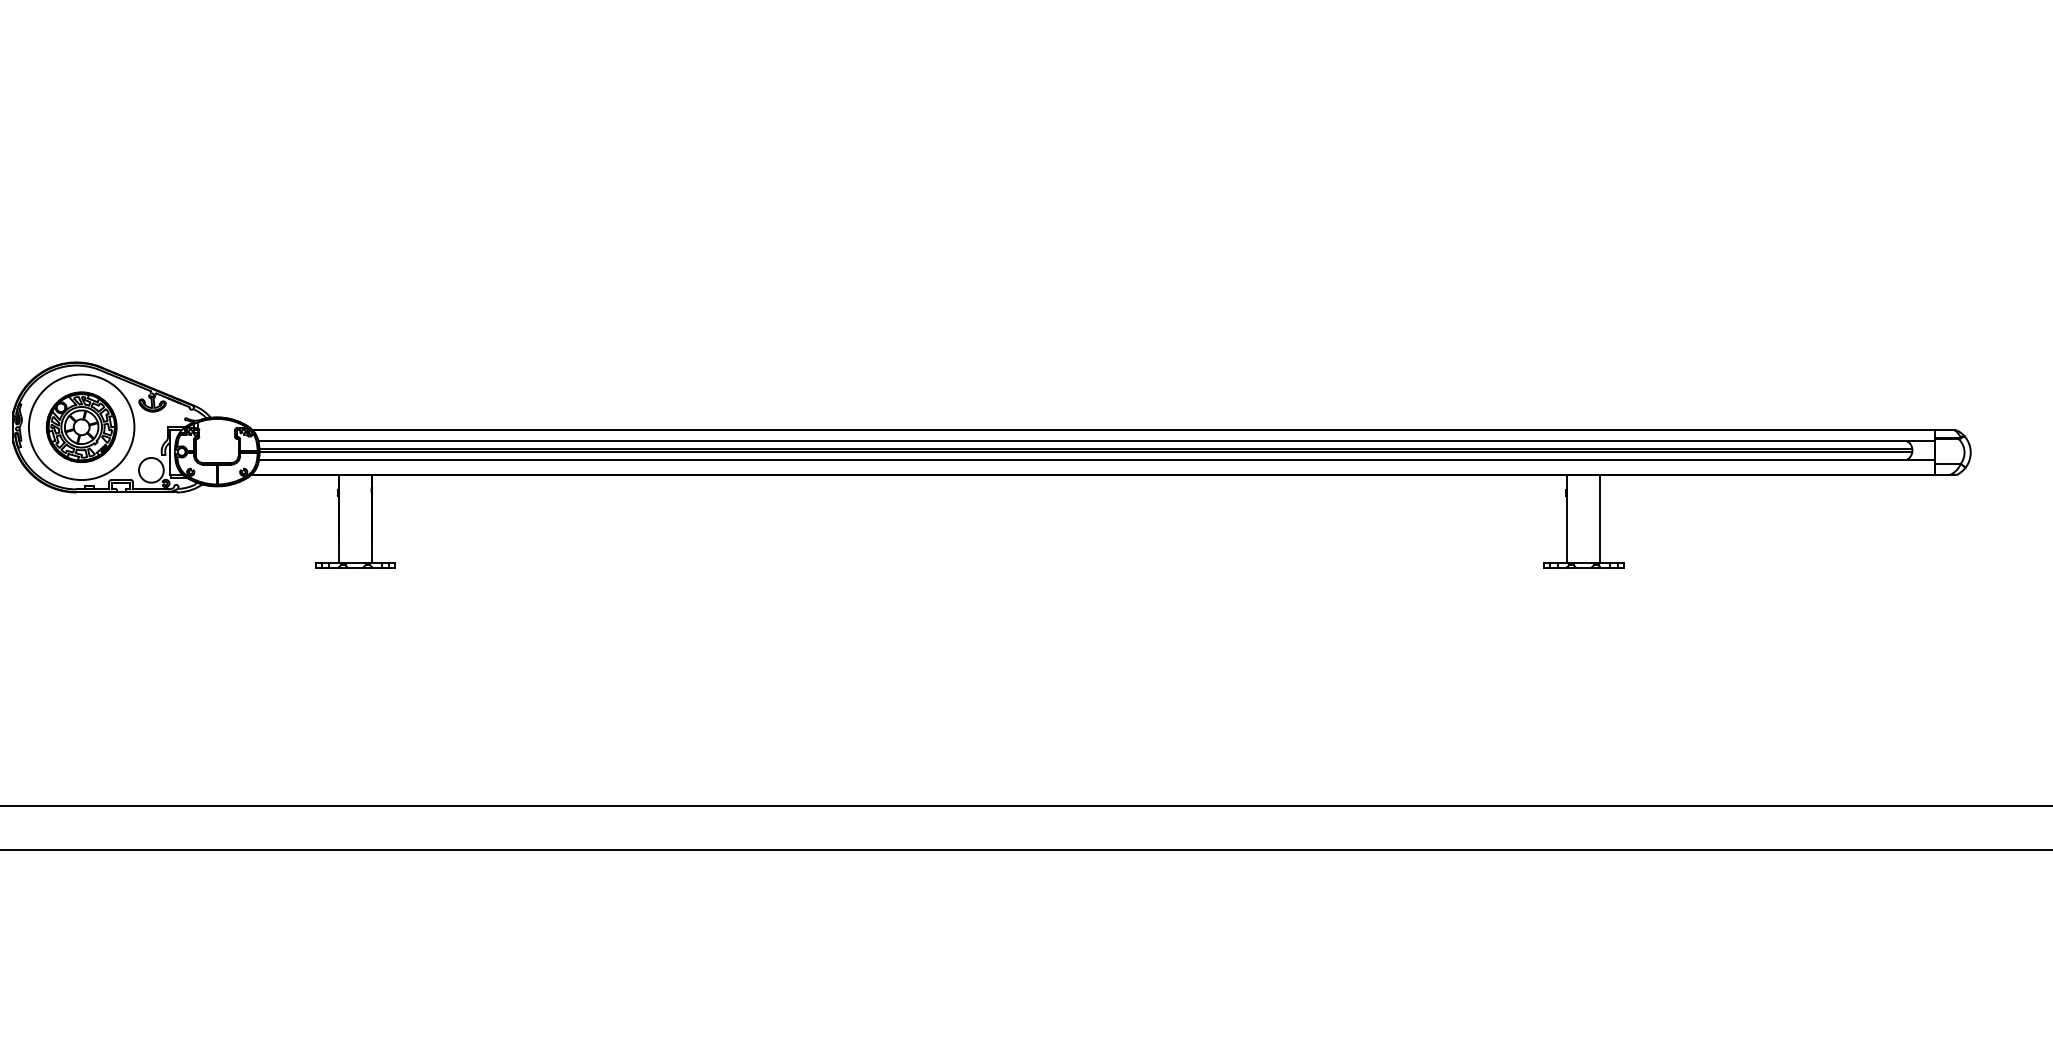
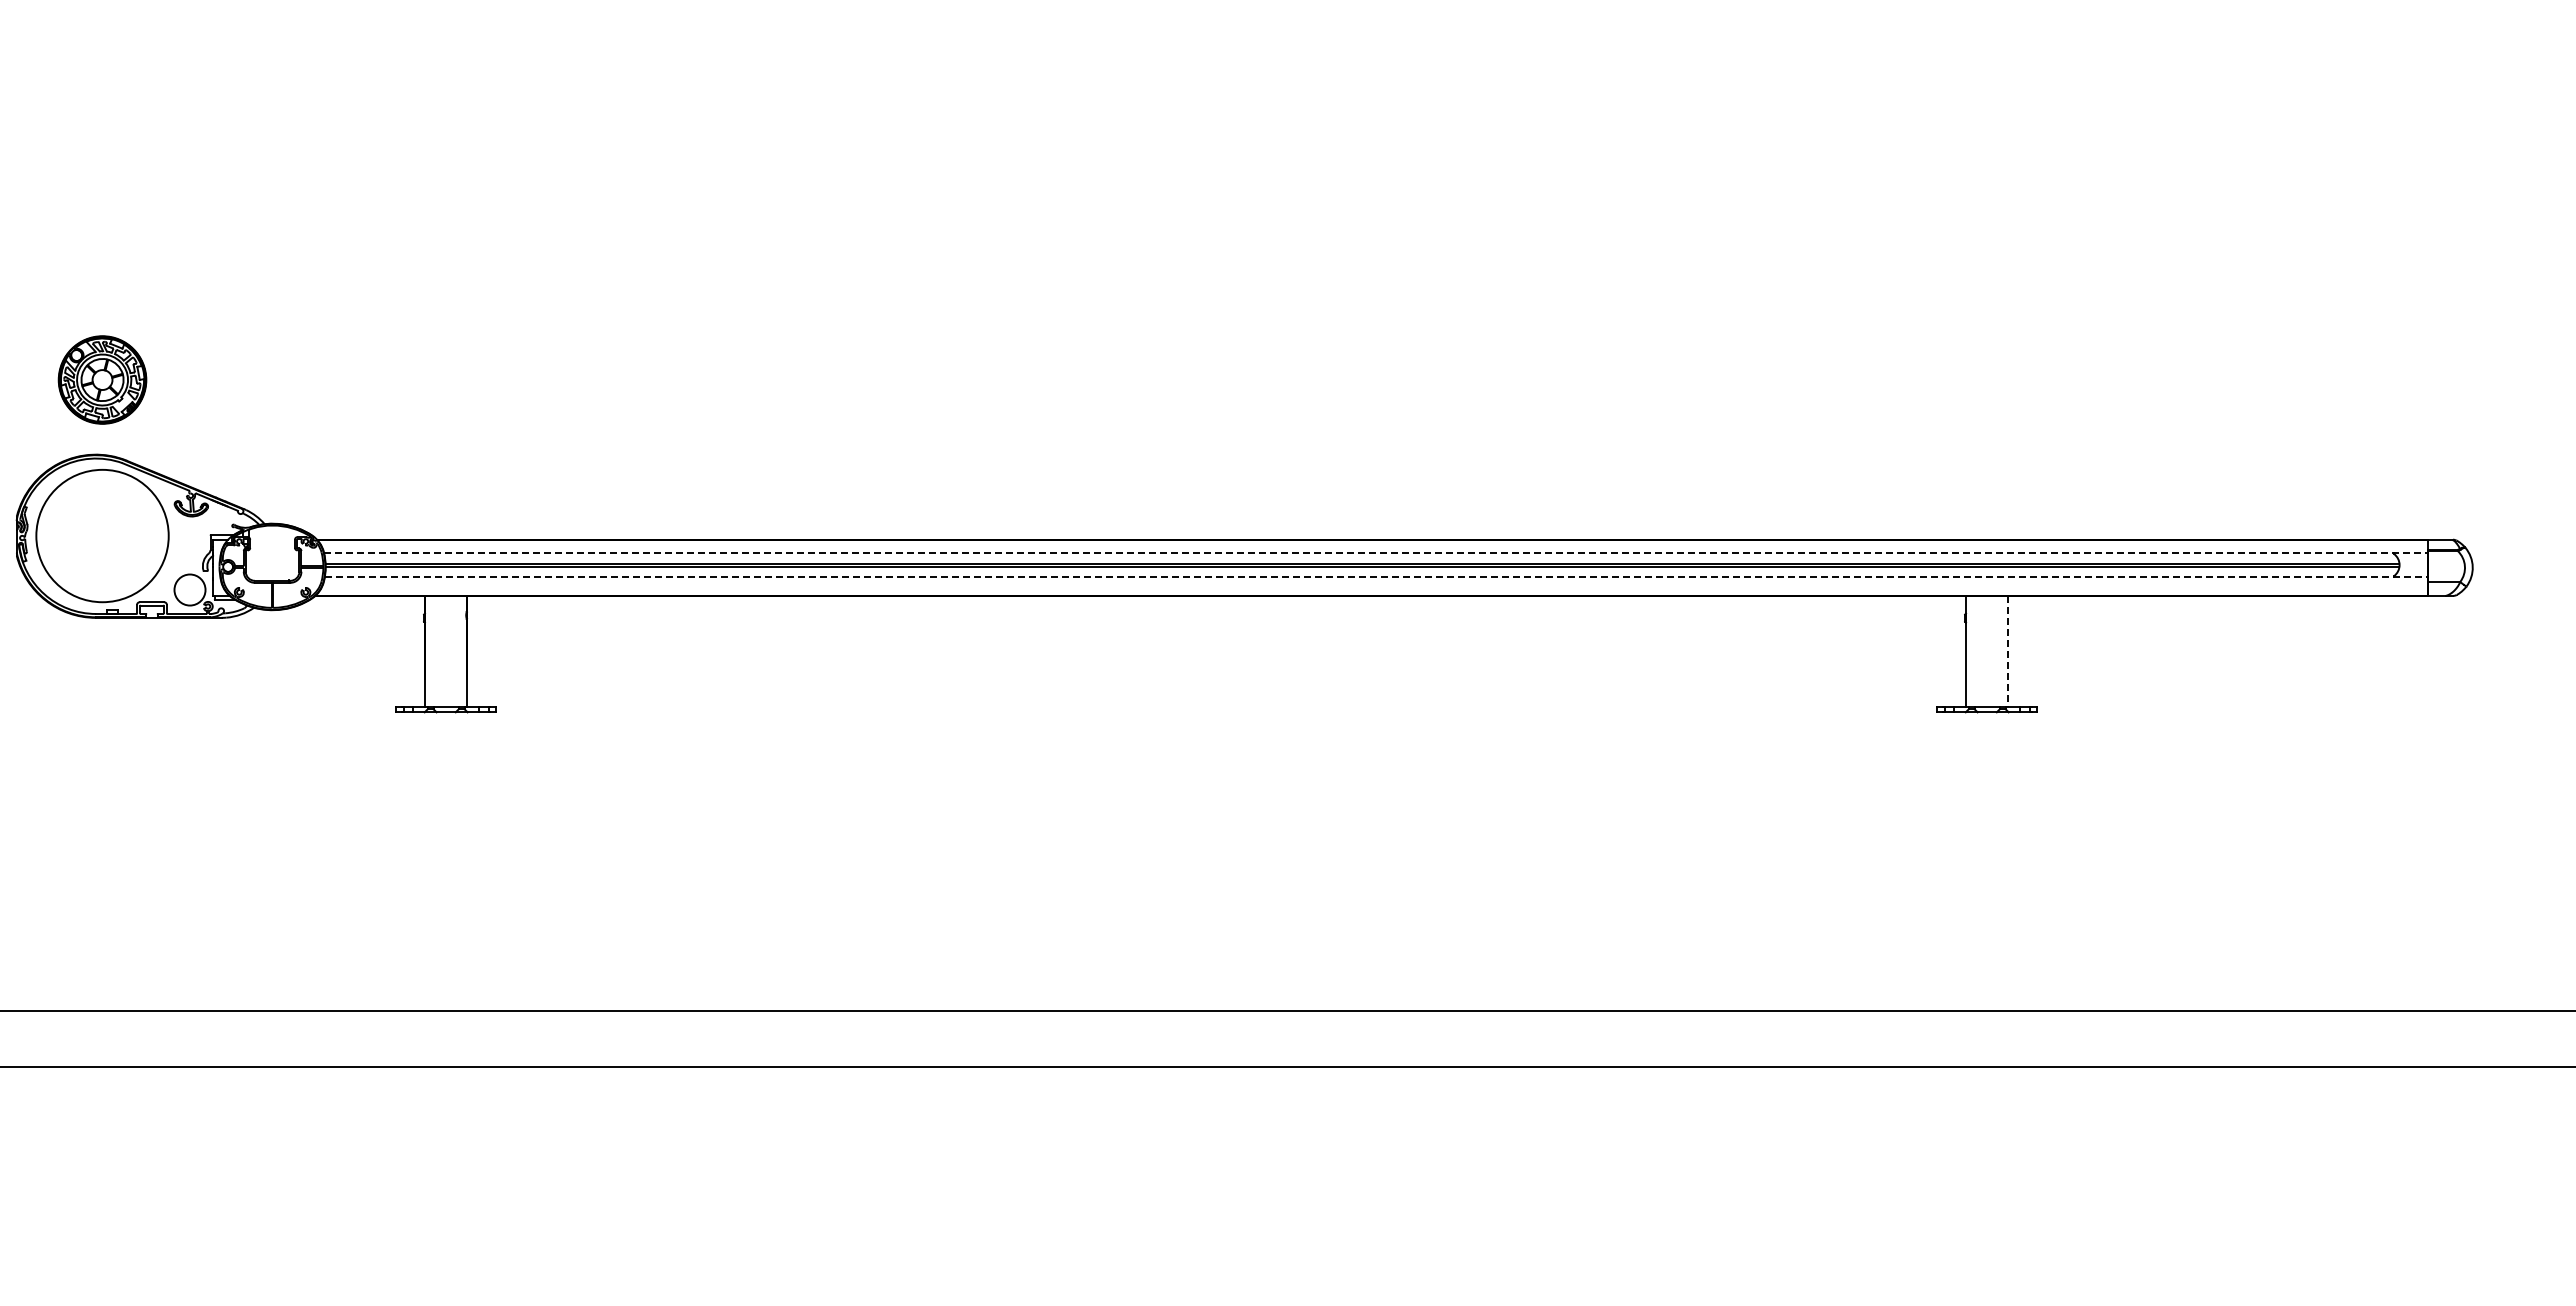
part: (81, 426) -> (102, 379), moved
line: (1097, 440) -> (1376, 552), solid -> dashed
line: (1097, 460) -> (1376, 577), solid -> dashed
line: (1600, 519) -> (2008, 651), solid -> dashed

